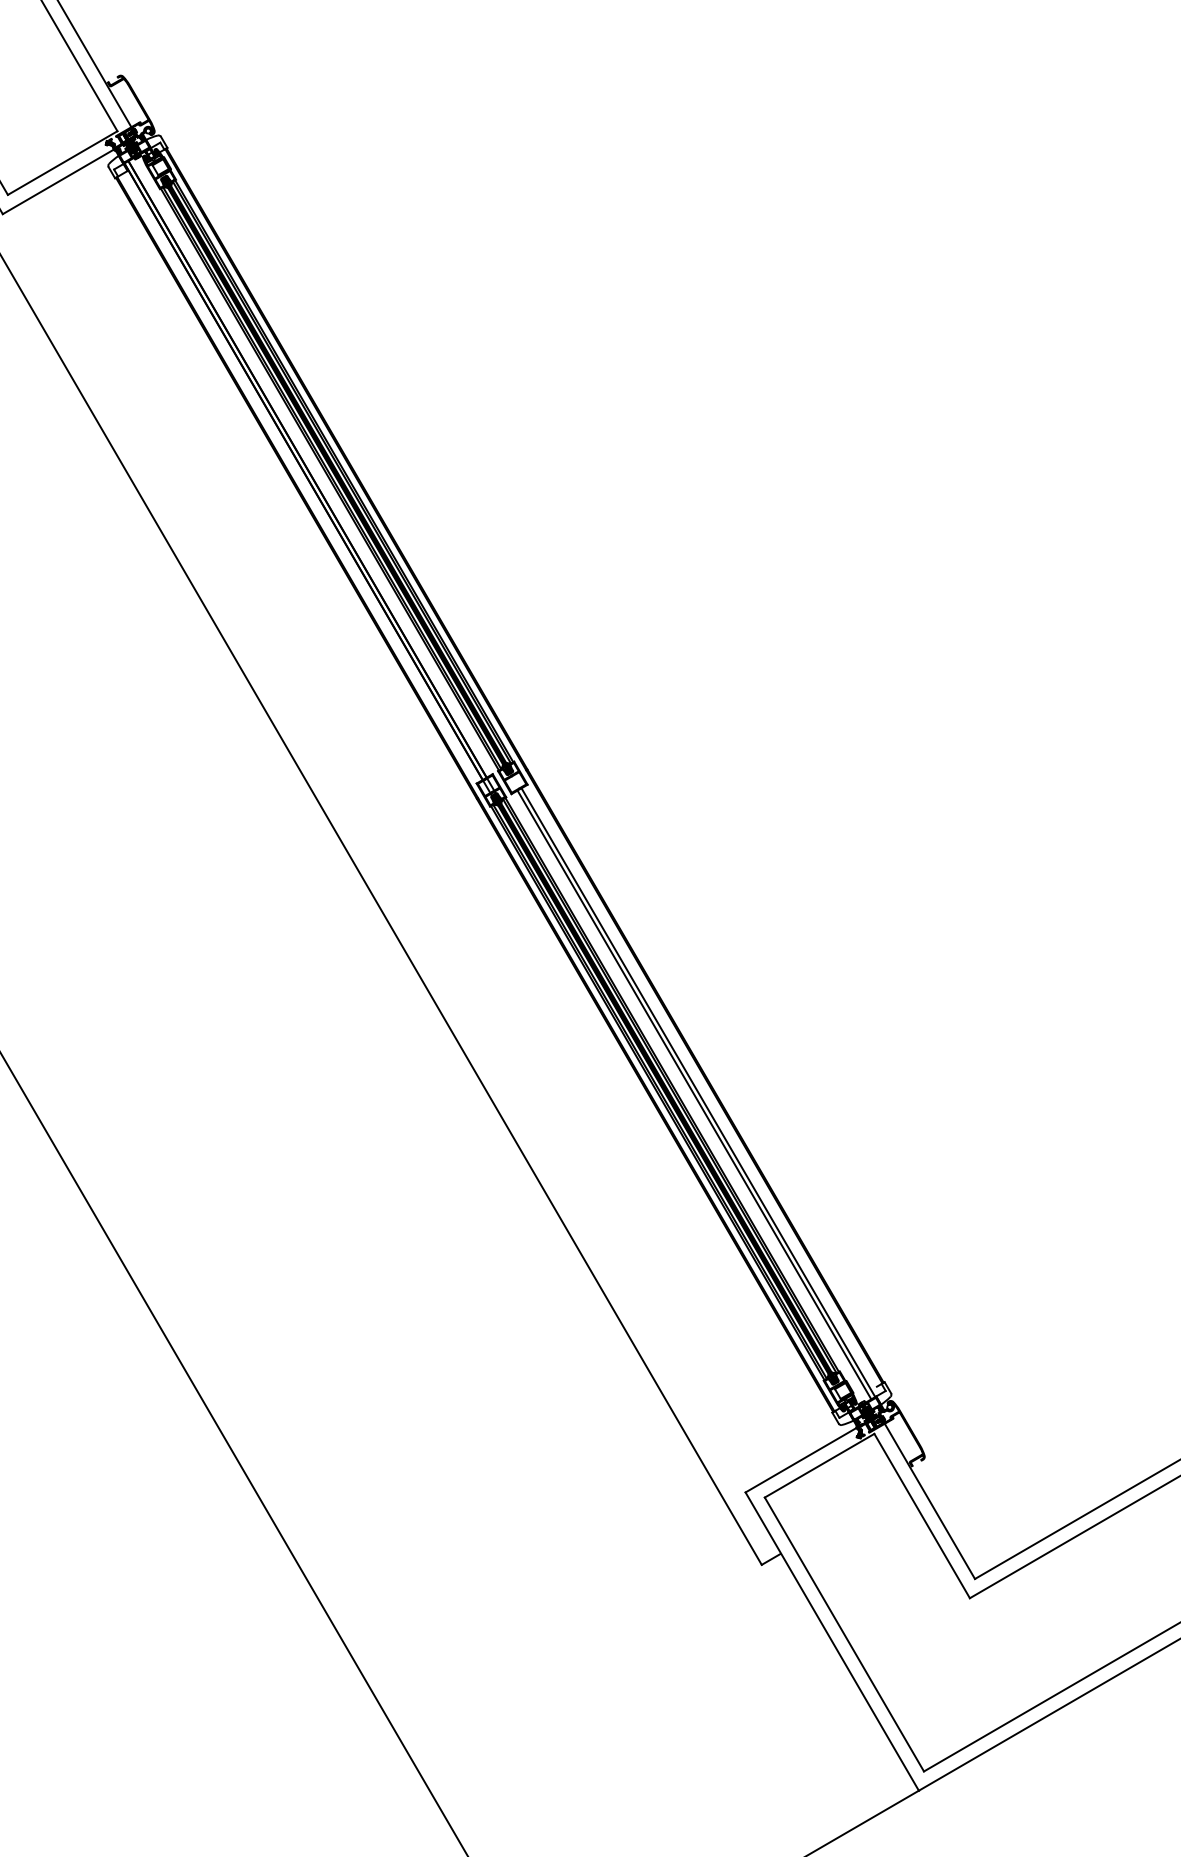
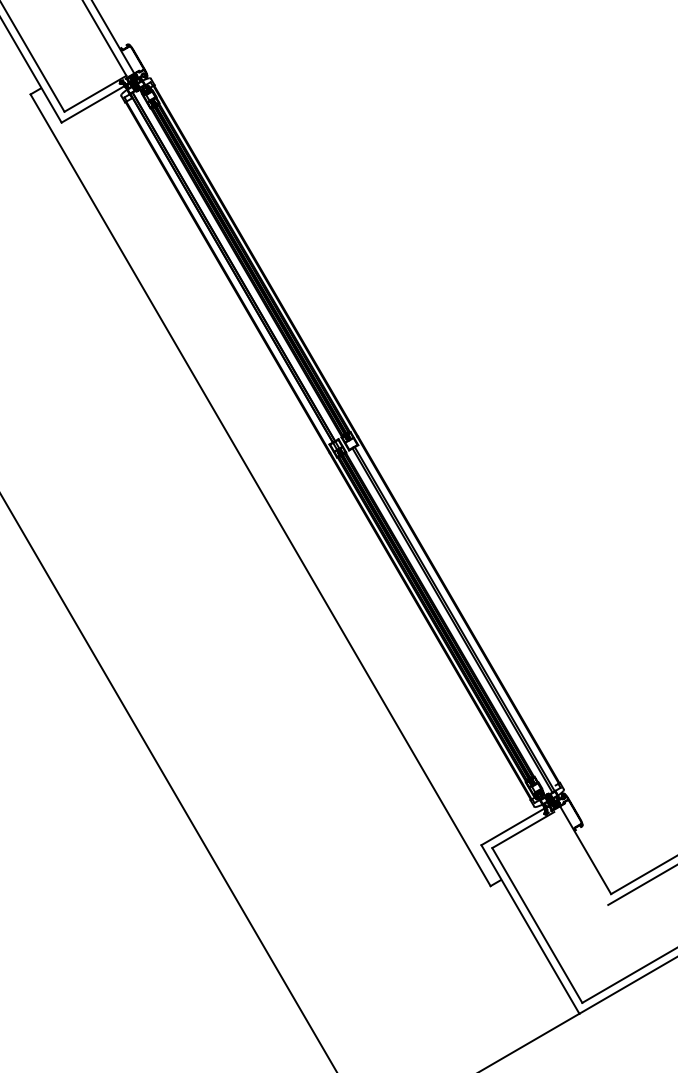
line: (922, 1515) -> (581, 858), removed

